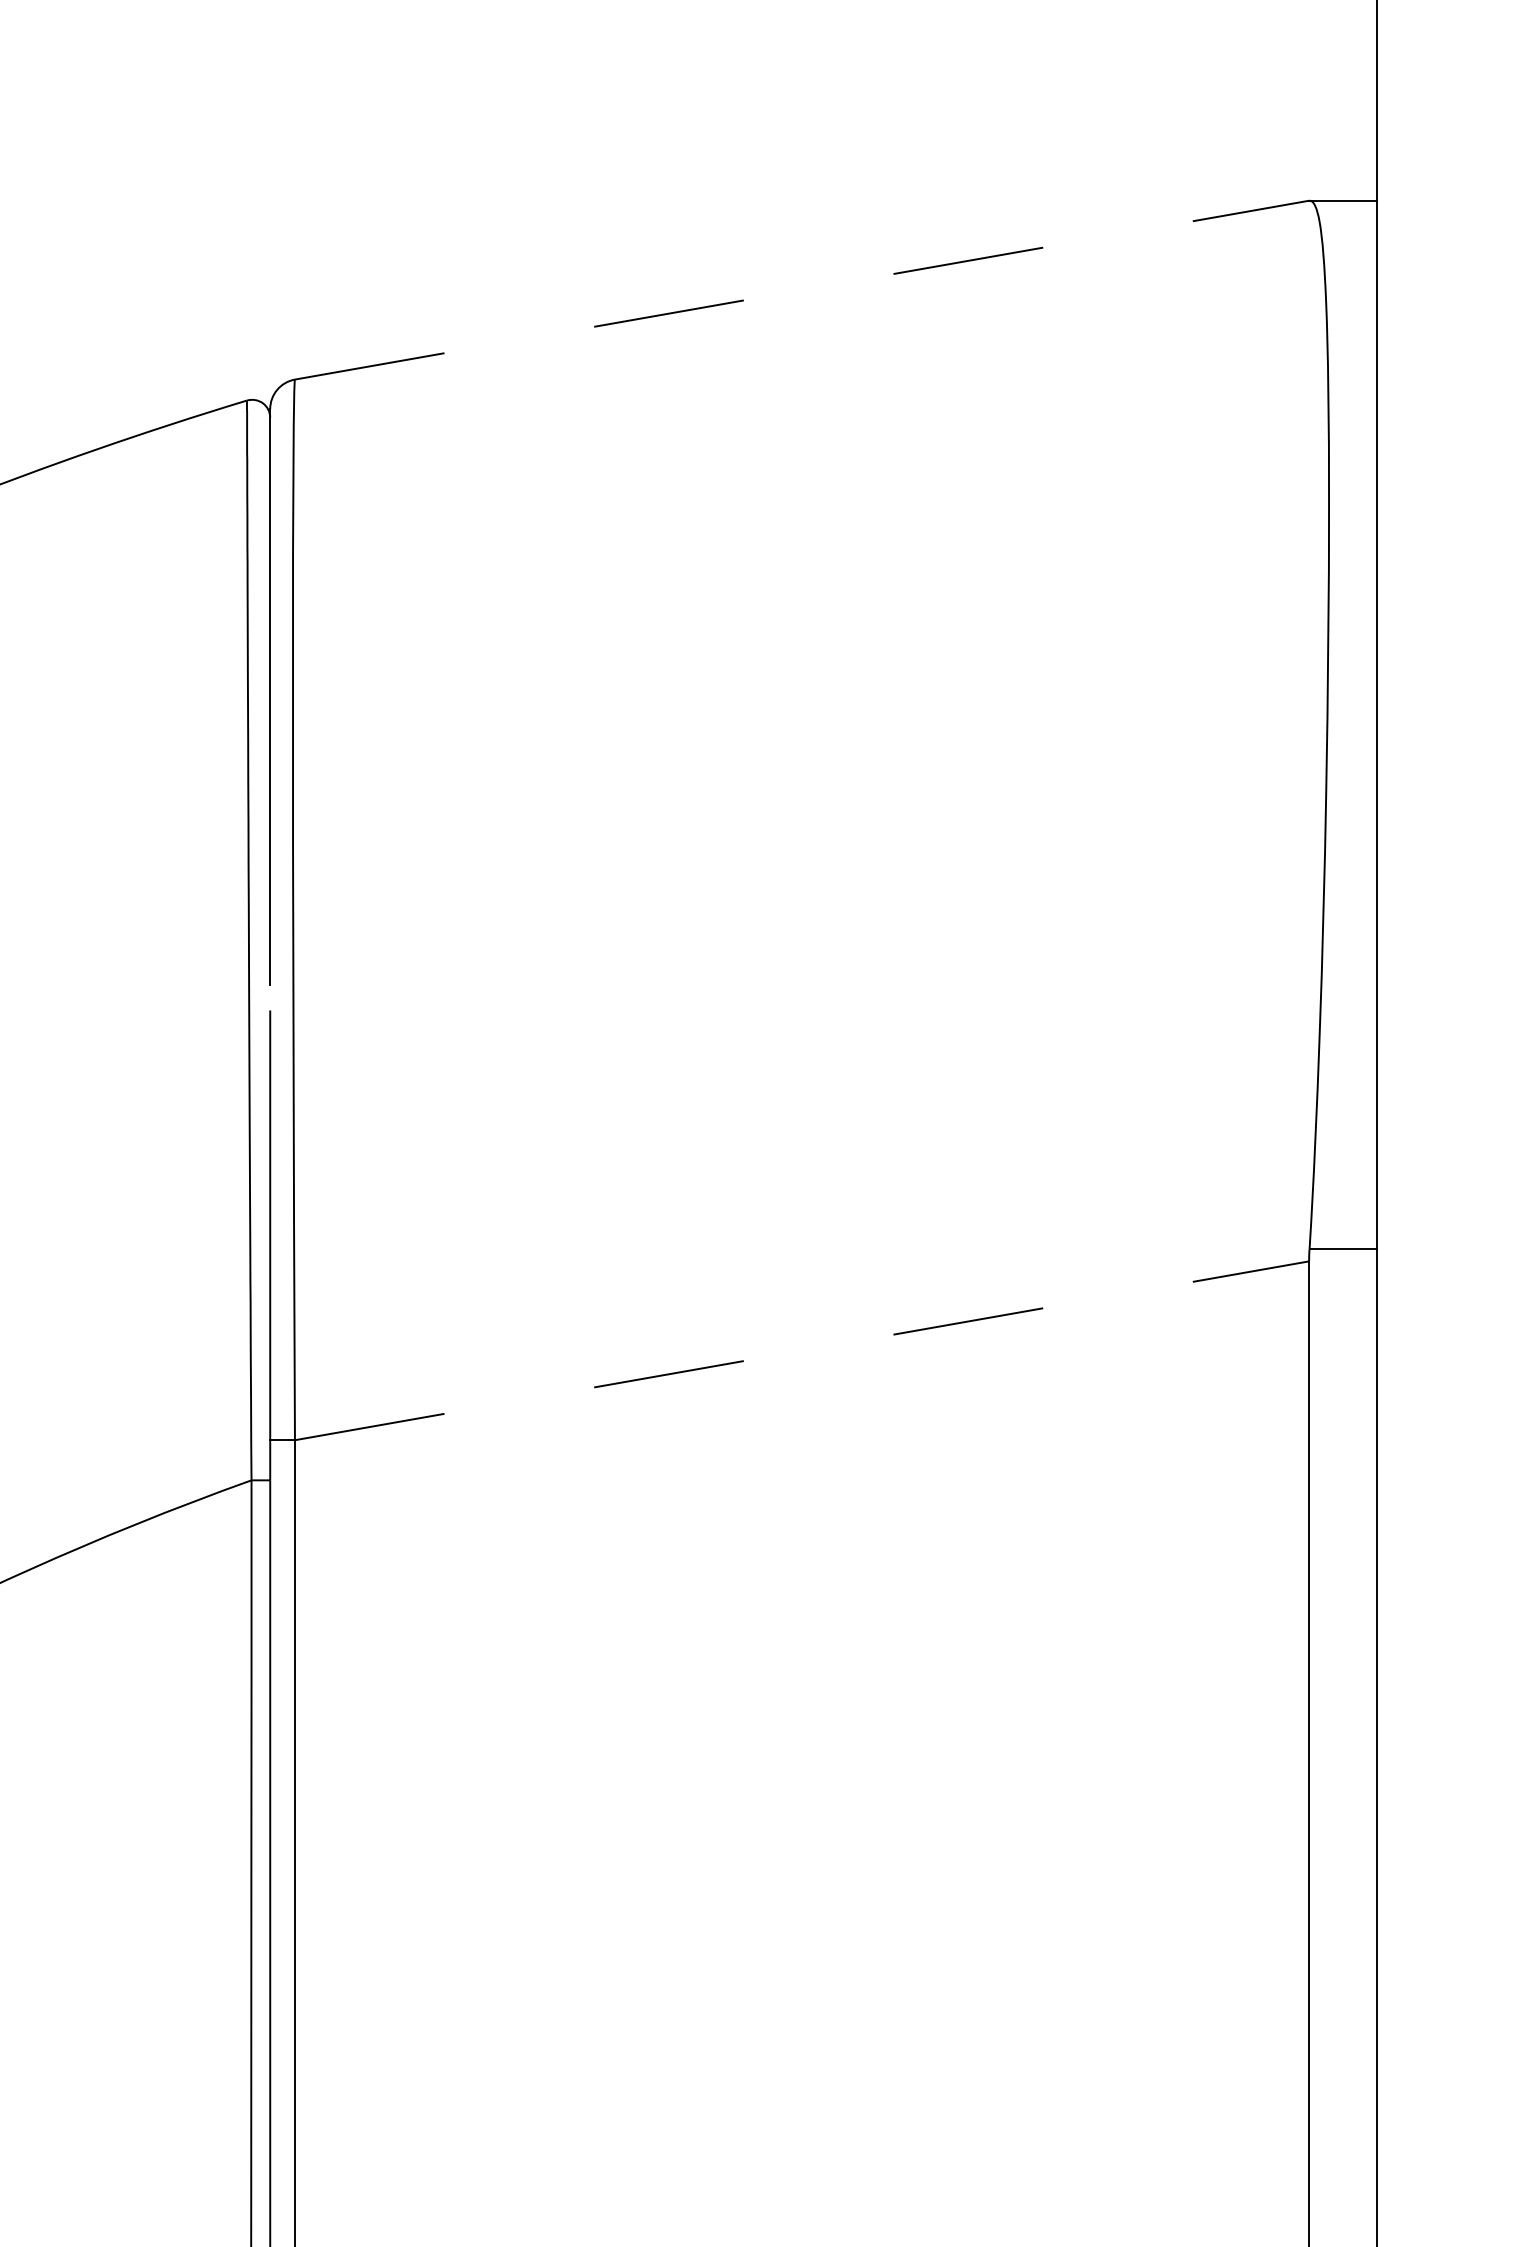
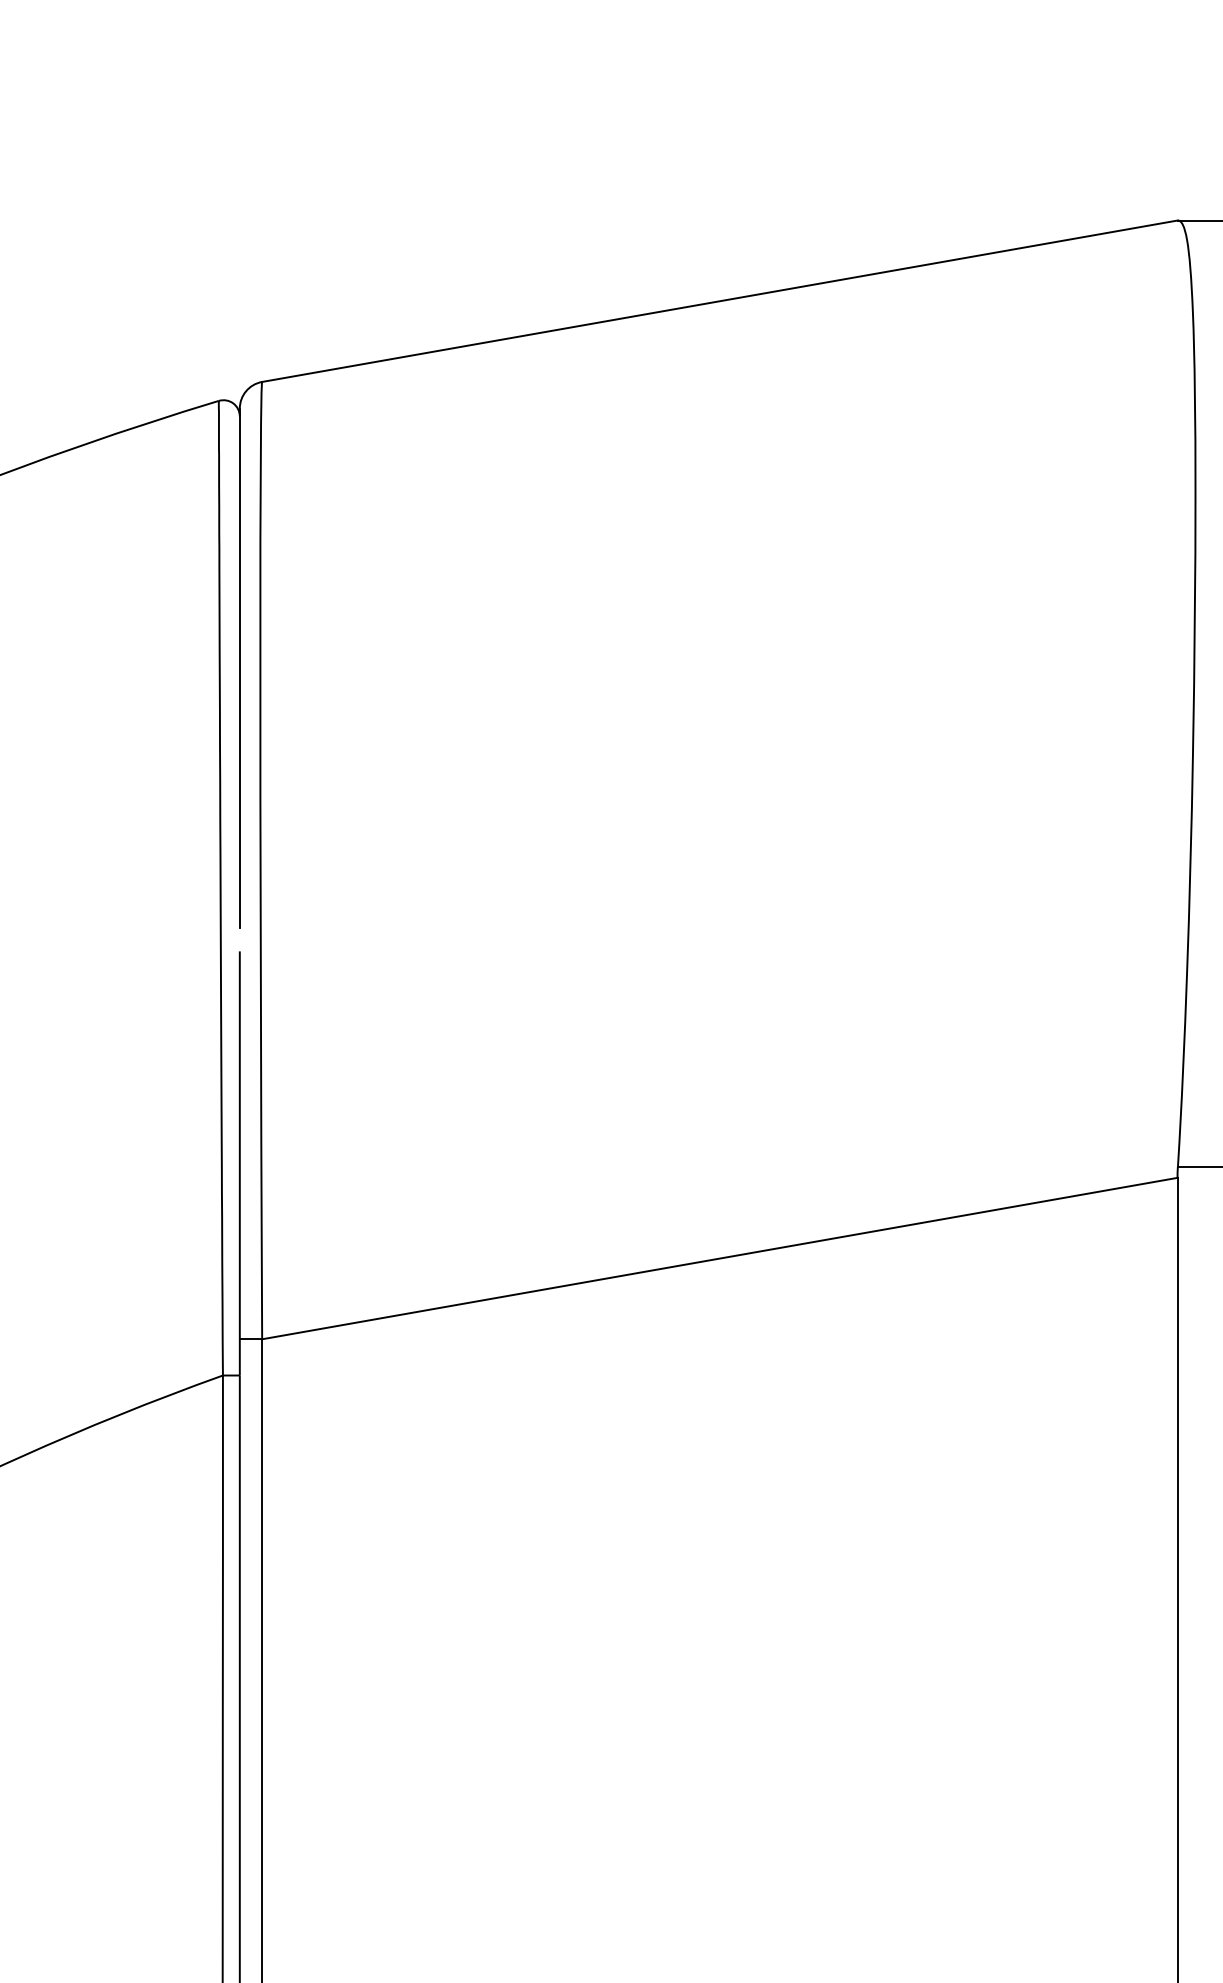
line: (802, 290) -> (720, 301), dashed -> solid
line: (802, 1350) -> (720, 1258), dashed -> solid

